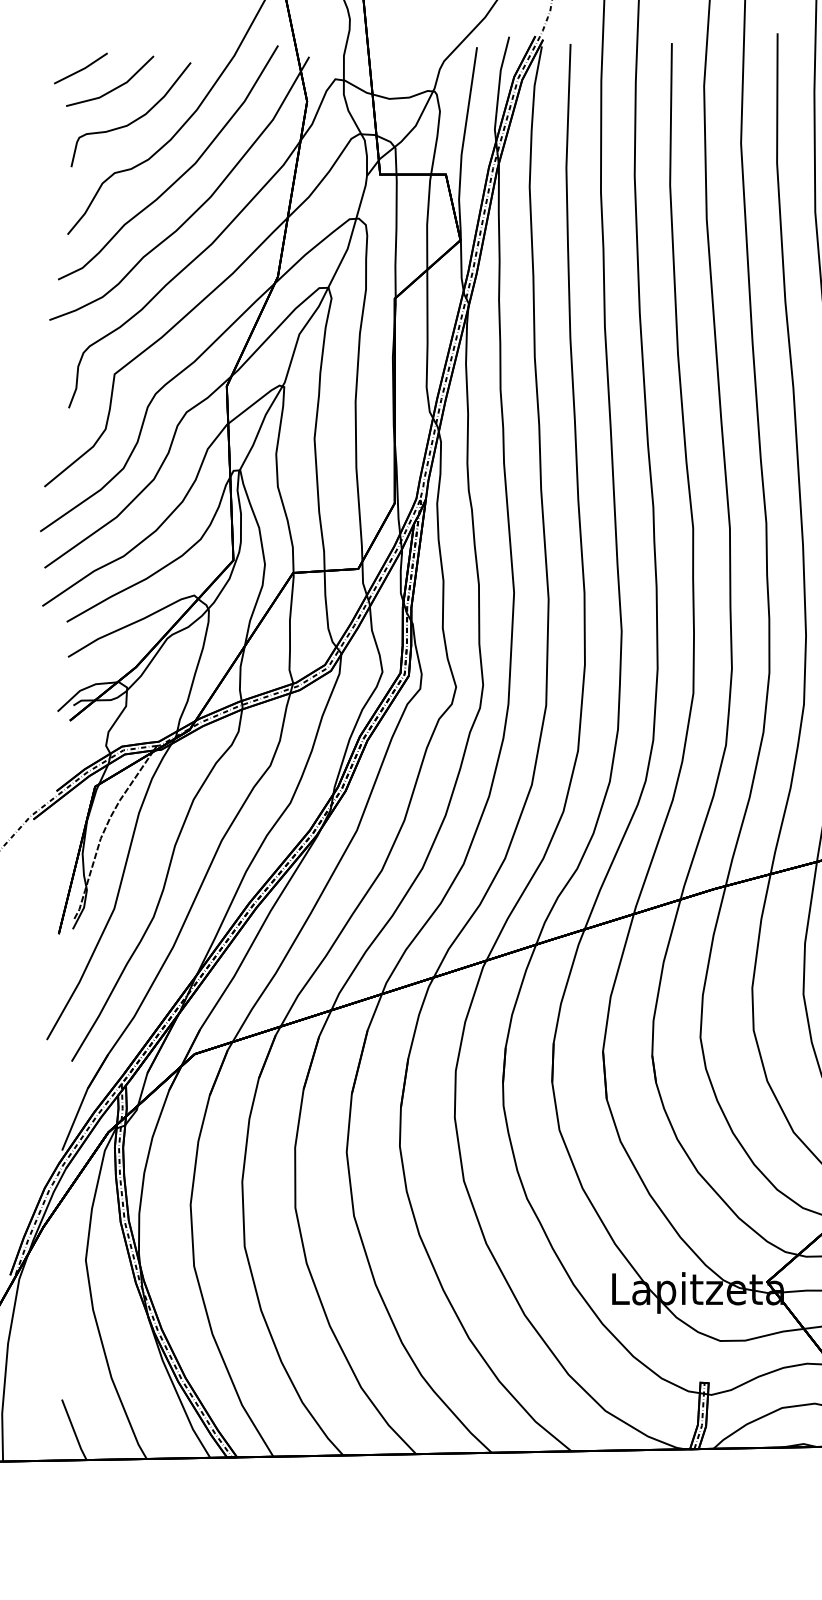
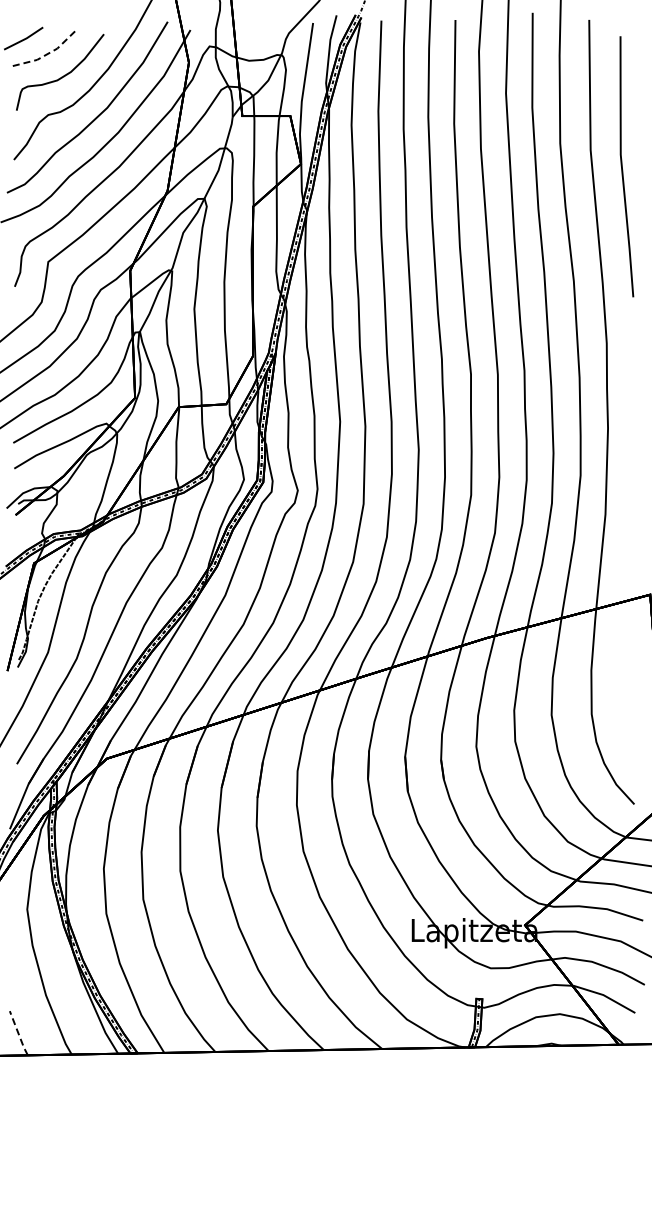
line: (114, 88) -> (48, 53), solid -> dashed
line: (73, 1431) -> (18, 1034), solid -> dashed

